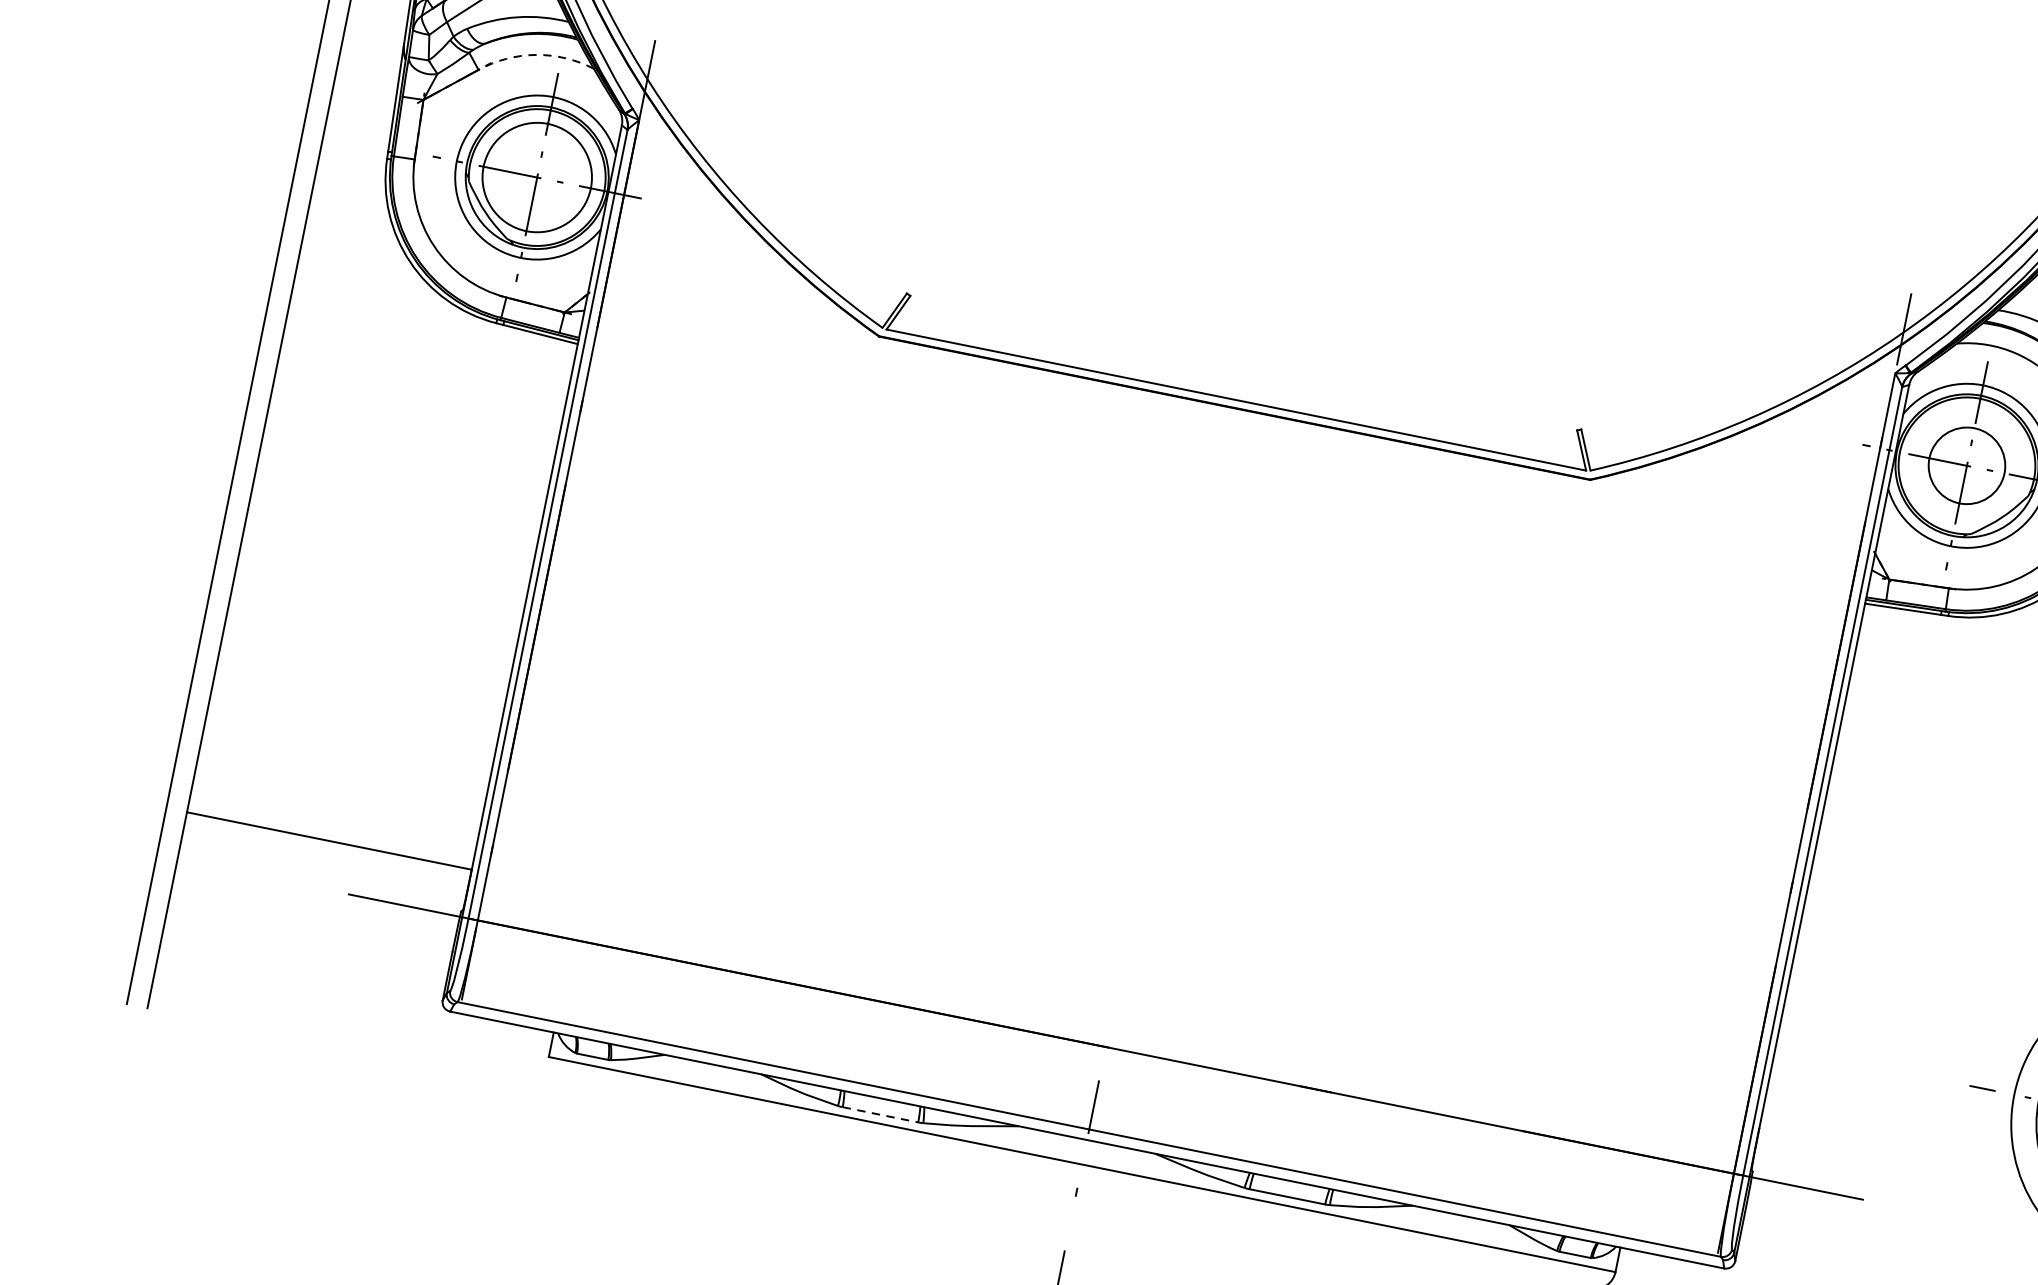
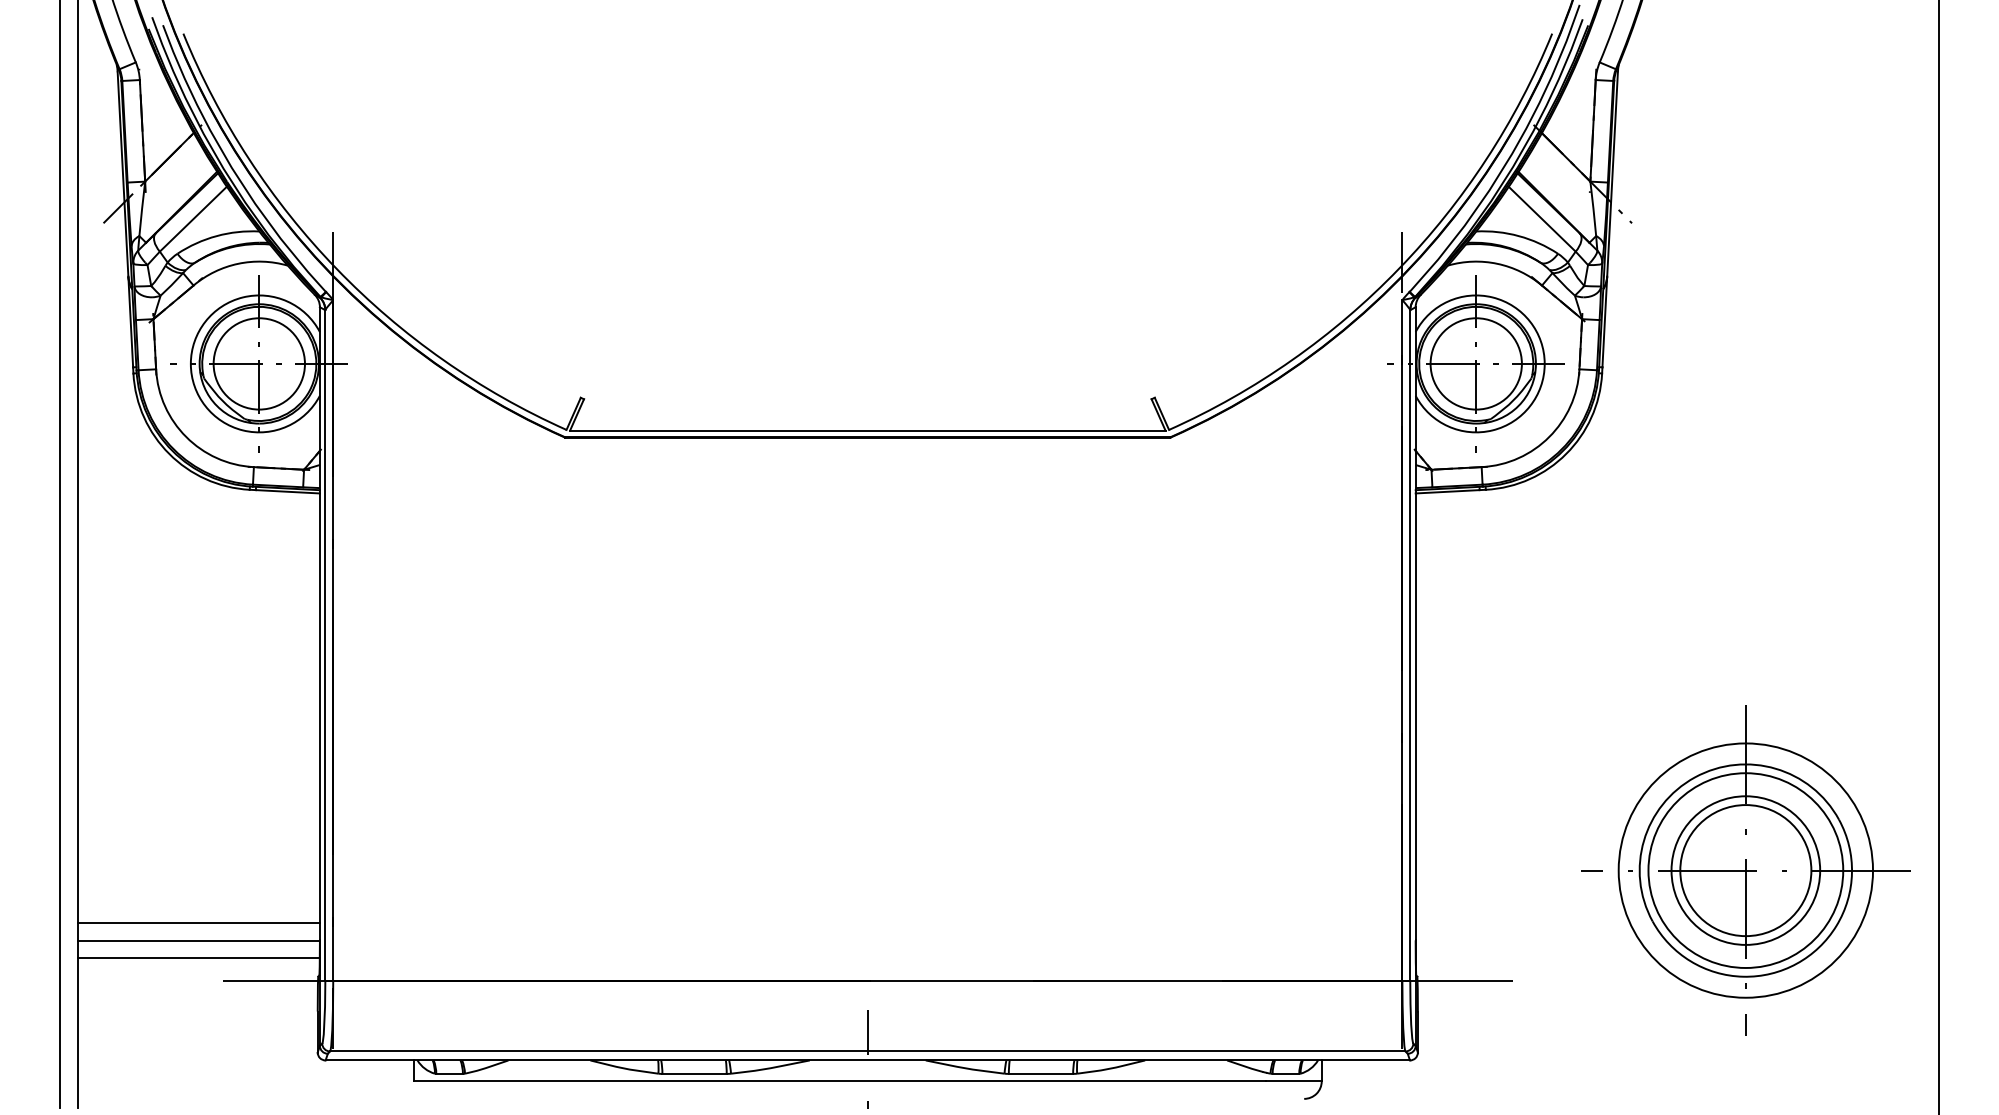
arc: (536, 54) -> (238, 263), dashed -> solid
circle: (1966, 465) -> (1475, 363), size x1.43
line: (333, 820) -> (198, 923), added
line: (324, 861) -> (198, 958), added
line: (881, 1114) -> (695, 1073), dashed -> solid

